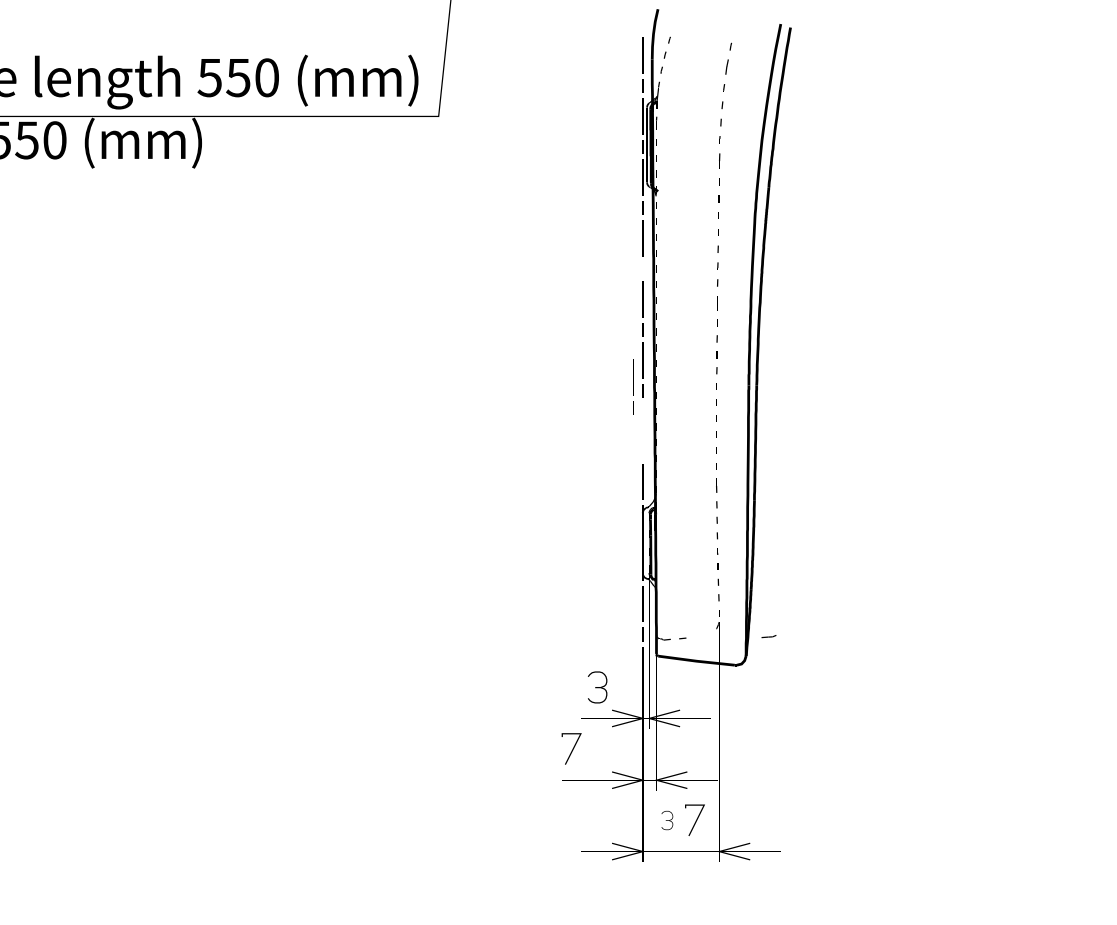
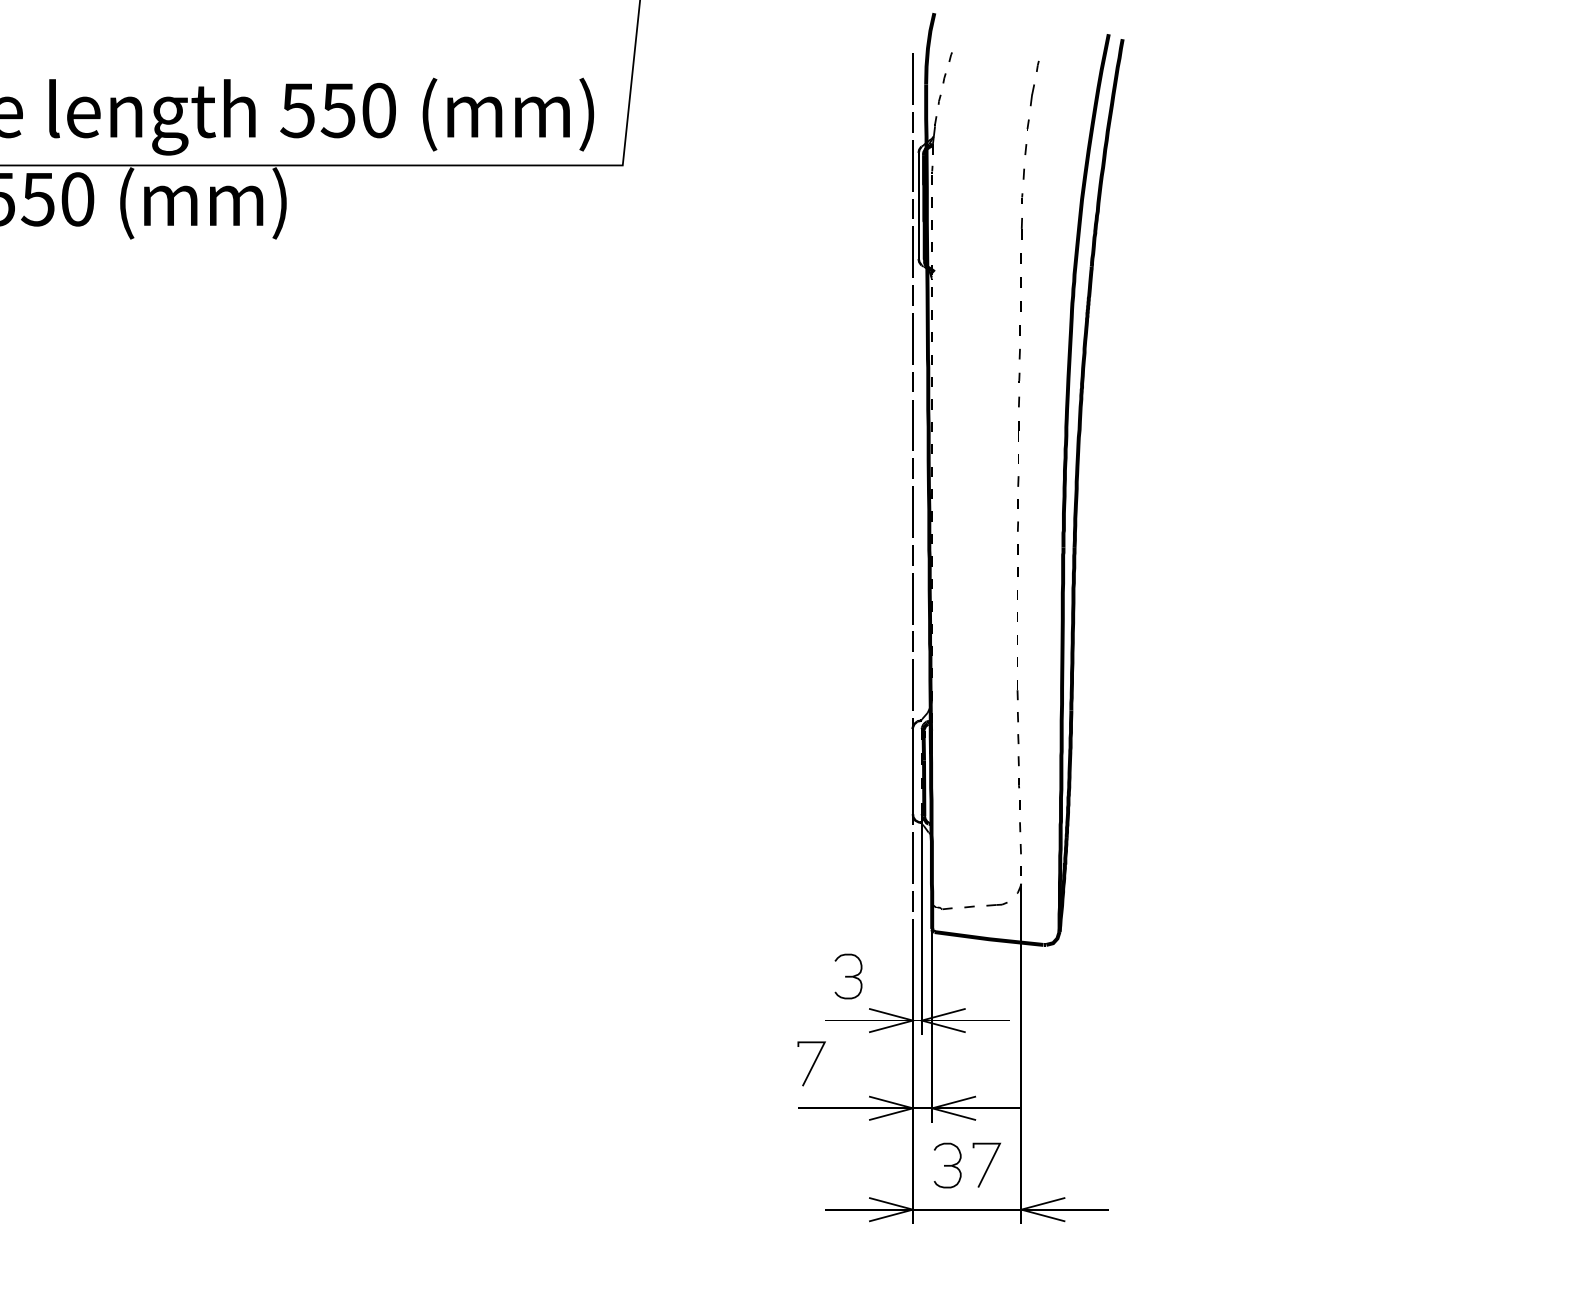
line: (642, 268) -> (912, 381), added
line: (633, 387) -> (912, 612), moved
line: (768, 636) -> (996, 904), moved
part: (667, 820) -> (947, 1165), size x1.67

